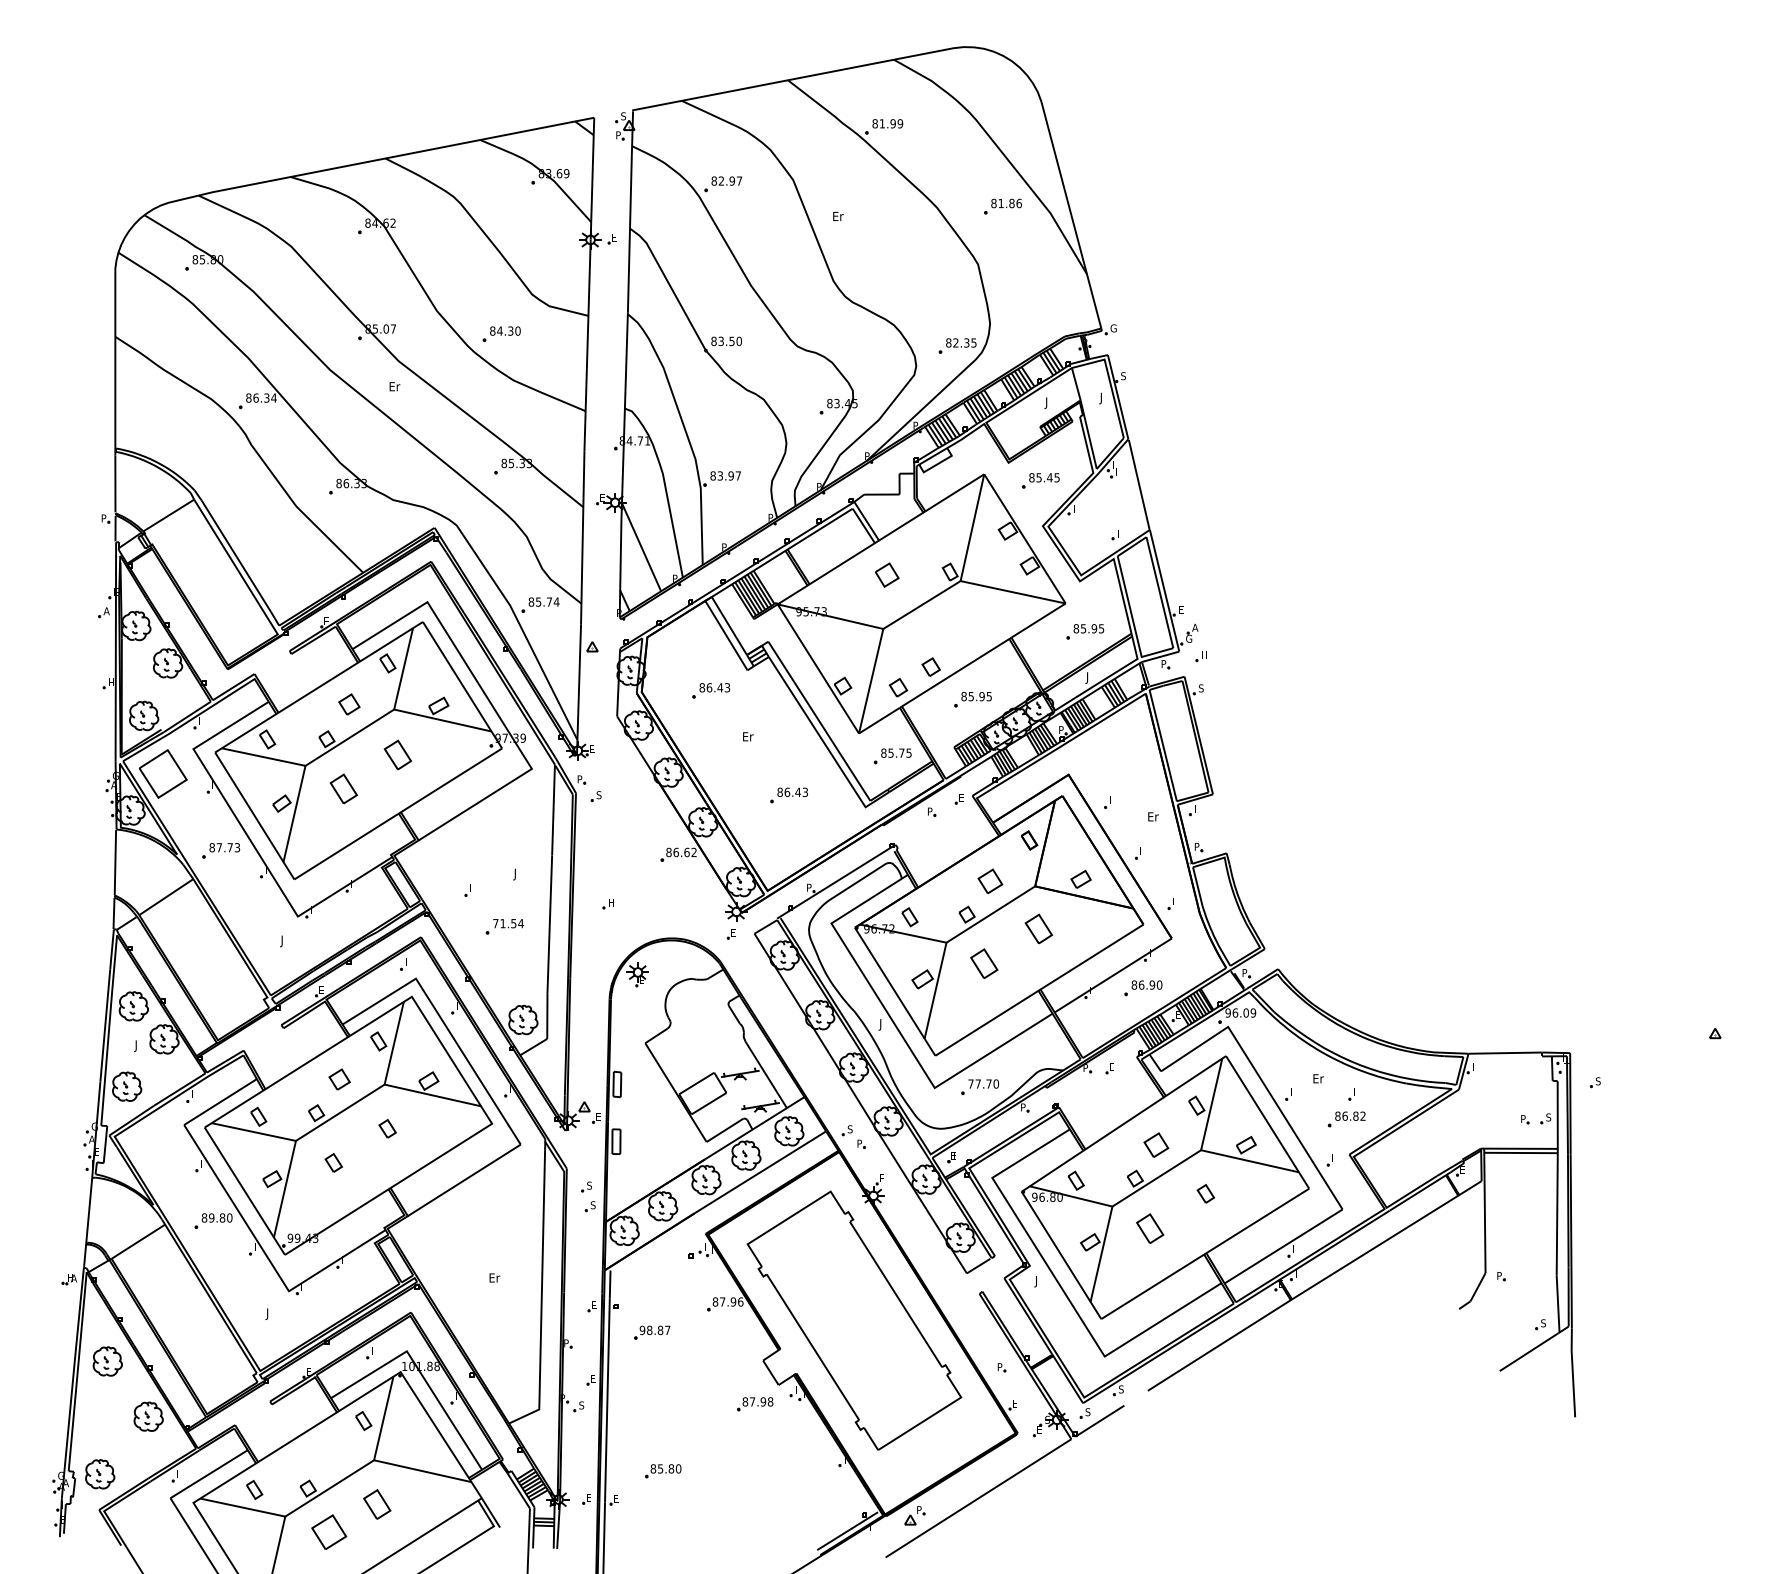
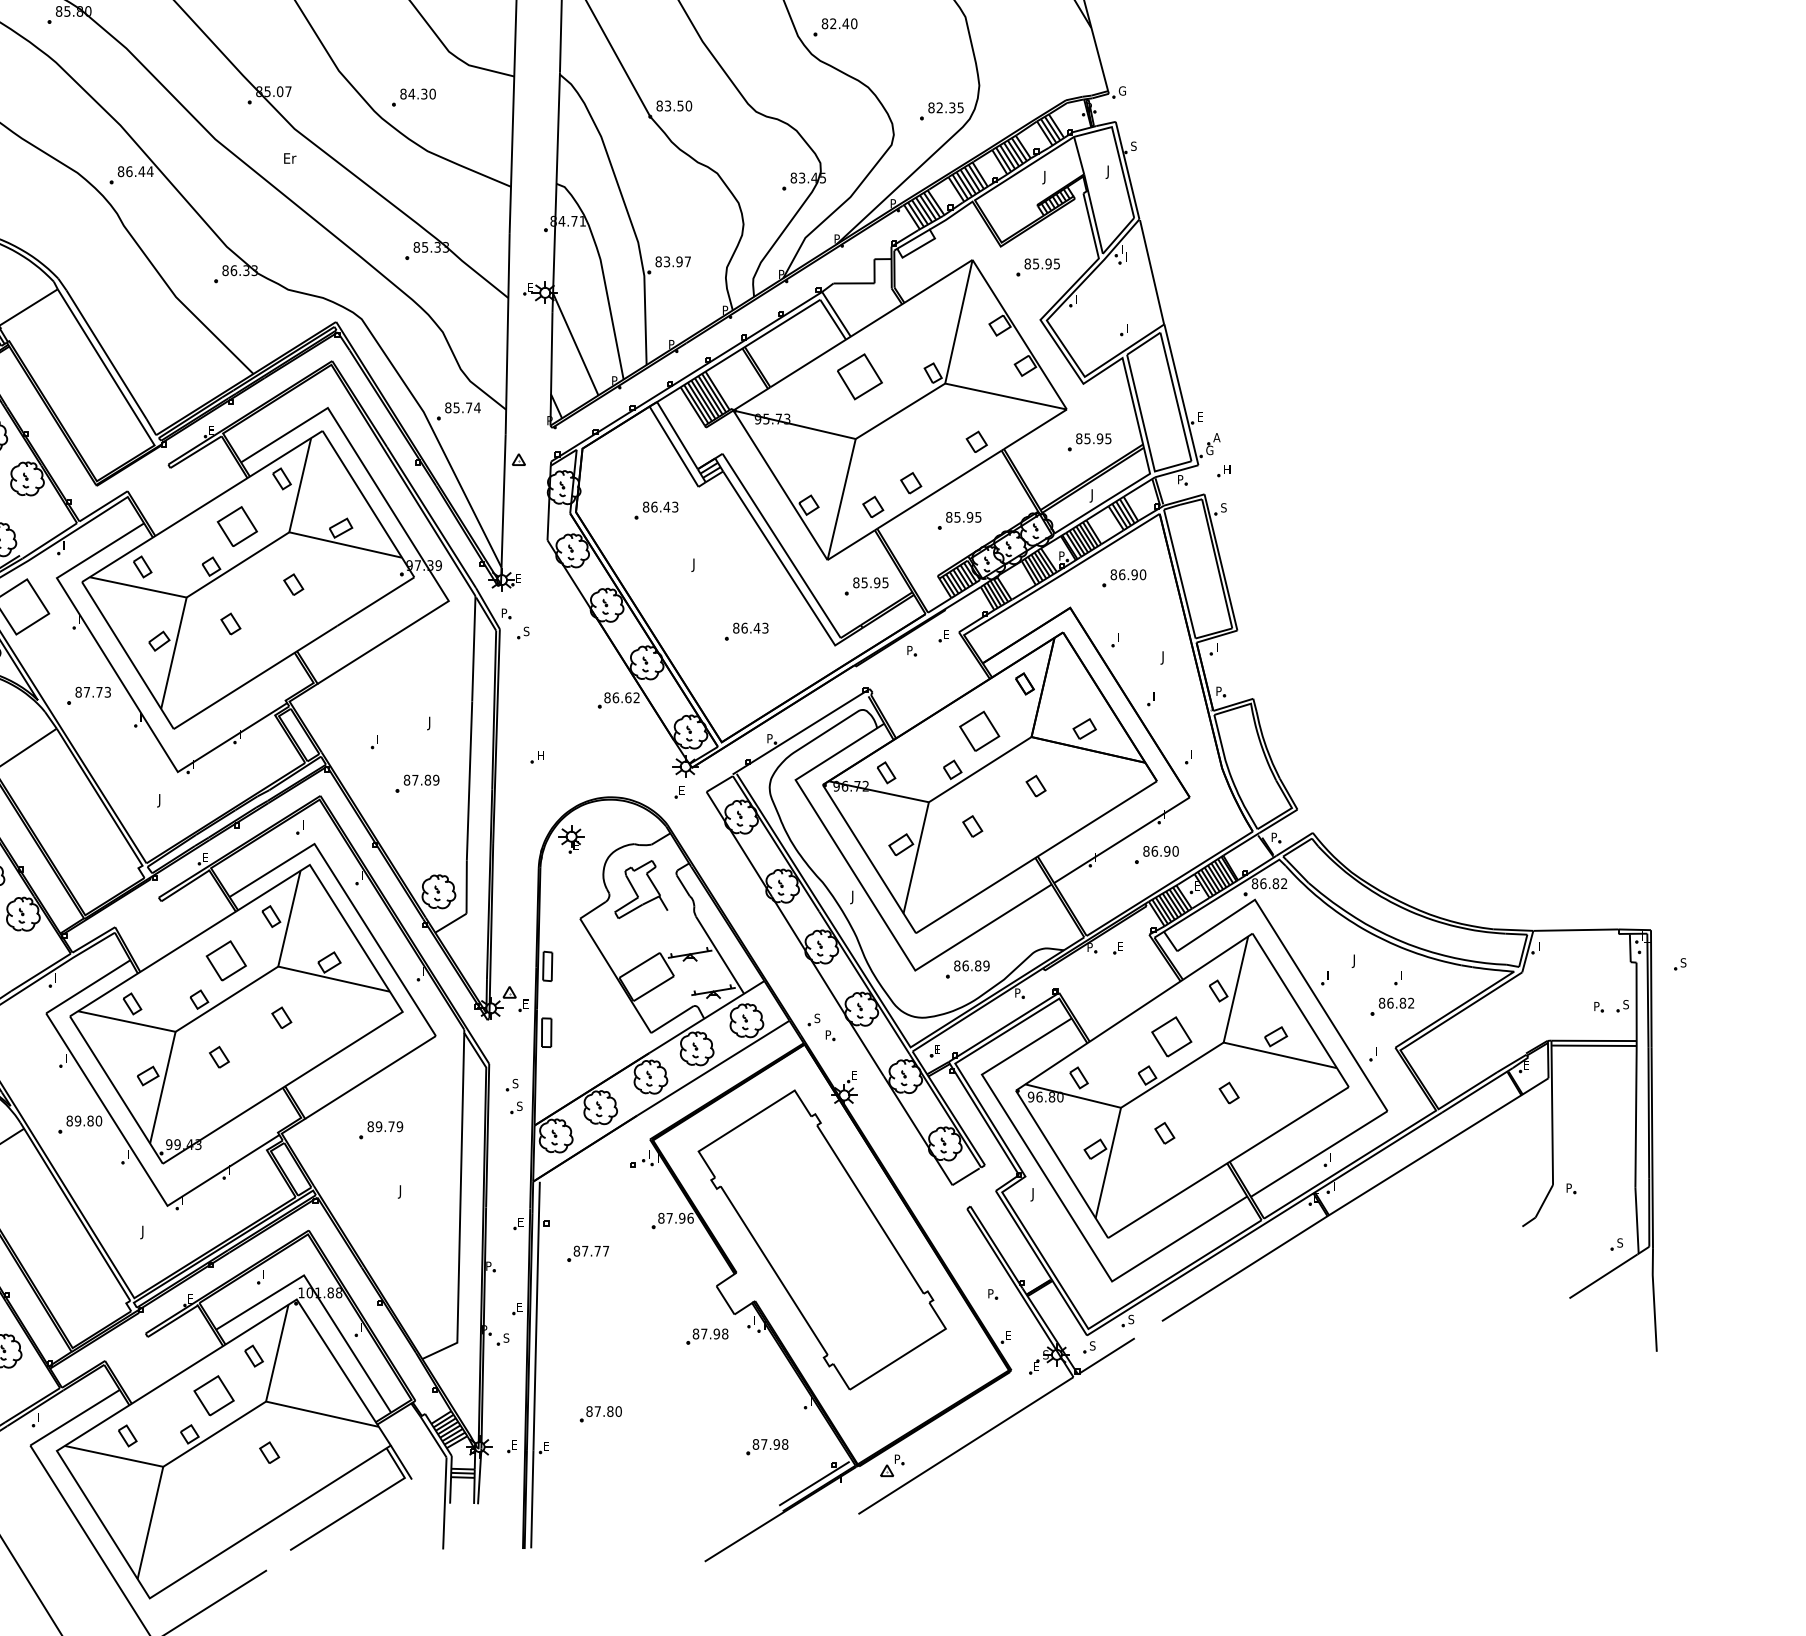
part: (865, 273) -> (835, 27), added
text: (266, 397) -> (141, 171), 86.34 -> 86.44
text: (1049, 477) -> (1048, 263), 85.45 -> 85.95
part: (887, 574) -> (860, 375), size x1.67
part: (987, 631) -> (976, 441), added
part: (349, 704) -> (237, 526), size x1.67
text: (747, 737) -> (698, 564), Er -> J
part: (1115, 749) -> (1124, 578), added
text: (901, 752) -> (876, 582), 85.75 -> 85.95
part: (397, 754) -> (293, 584), size x0.62
part: (343, 788) -> (230, 623), size x0.62
text: (1152, 817) -> (1167, 657), Er -> J
part: (990, 881) -> (979, 731), size x1.43
text: (508, 923) -> (421, 780), 71.54 -> 87.89
part: (1039, 928) -> (1036, 785), size x0.62
part: (984, 963) -> (972, 826), size x0.62
text: (1240, 1012) -> (1269, 883), 96.09 -> 86.82
part: (697, 1017) -> (640, 888), added
part: (339, 1079) -> (226, 960), size x1.67
text: (1317, 1079) -> (1358, 960), Er -> J
text: (983, 1083) -> (971, 965), 77.70 -> 86.89
part: (1156, 1144) -> (1172, 1035), size x1.43
part: (473, 1225) -> (381, 1129), added
part: (1150, 1228) -> (1165, 1133), size x0.62
text: (493, 1278) -> (404, 1191), Er -> J
text: (651, 1330) -> (587, 1251), 98.87 -> 87.77
text: (660, 1468) -> (597, 1411), 85.80 -> 87.80
part: (806, 1499) -> (766, 1447), added
part: (376, 1504) -> (268, 1452), size x0.62
part: (329, 1531) -> (214, 1394), moved

